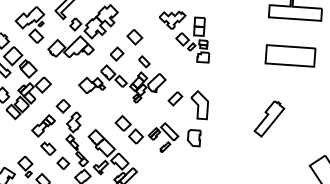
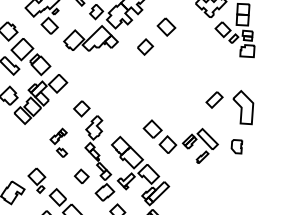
part: (122, 79) -> (151, 77), removed
part: (43, 134) -> (58, 142), size x0.6
part: (194, 138) -> (237, 147), size x0.7

